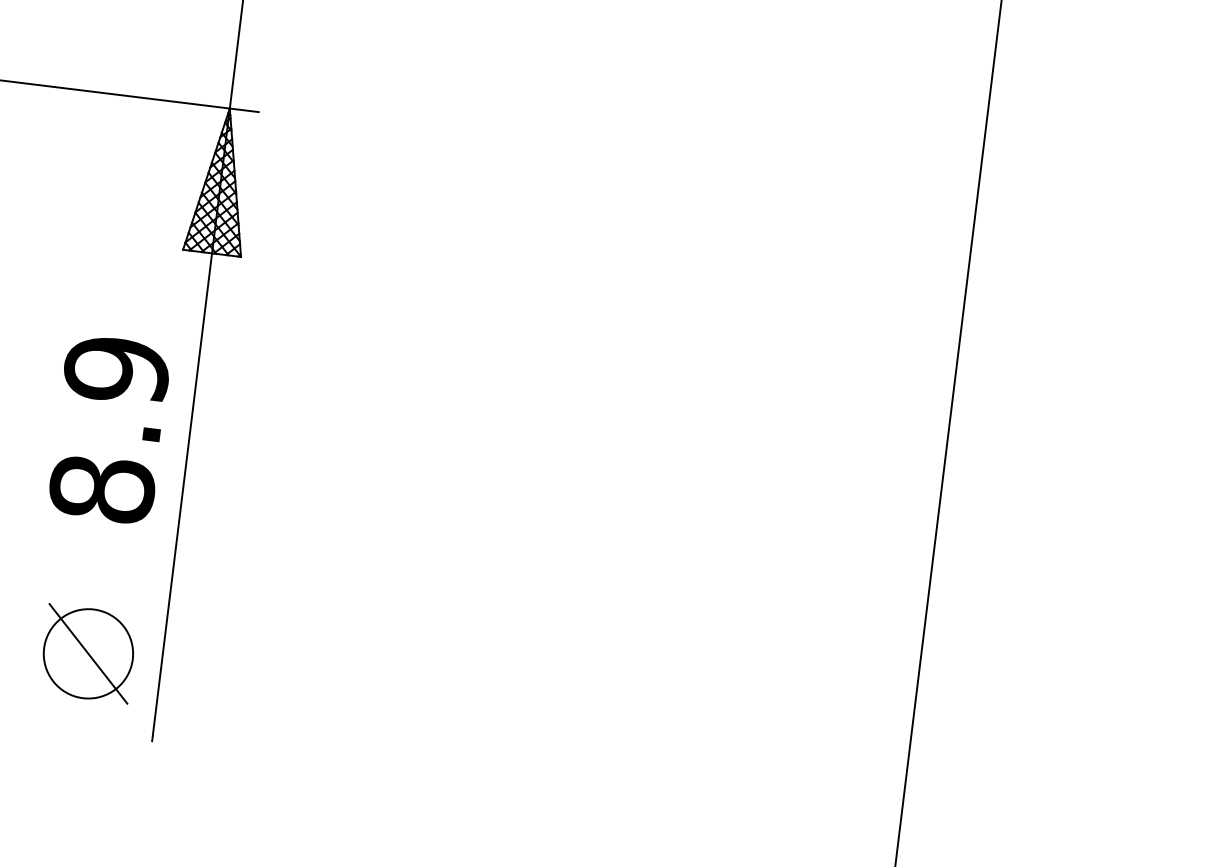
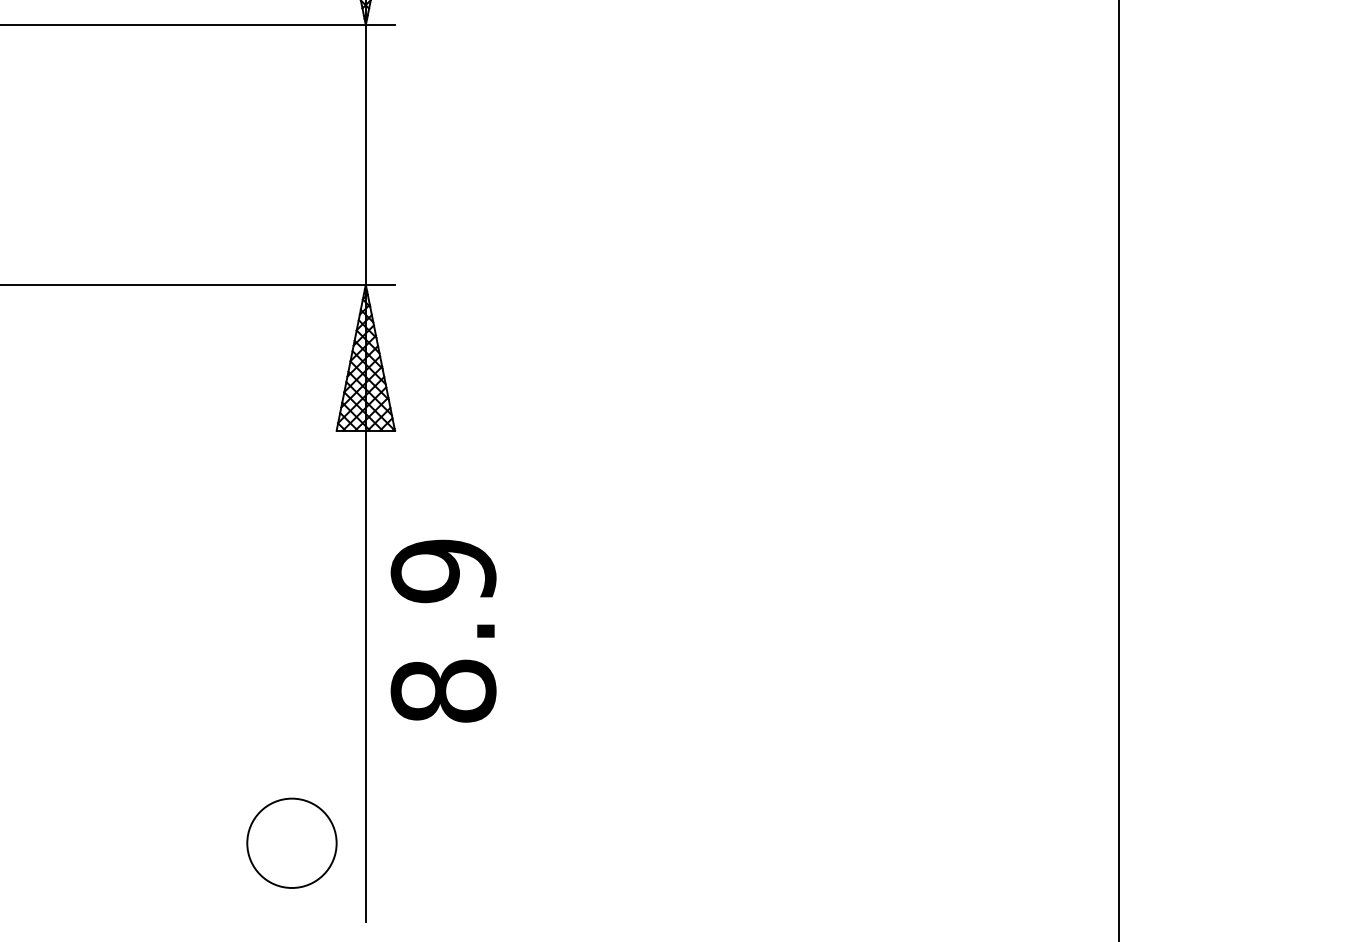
text: (109, 428) -> (443, 630), moved
line: (87, 653) -> (291, 843), removed

